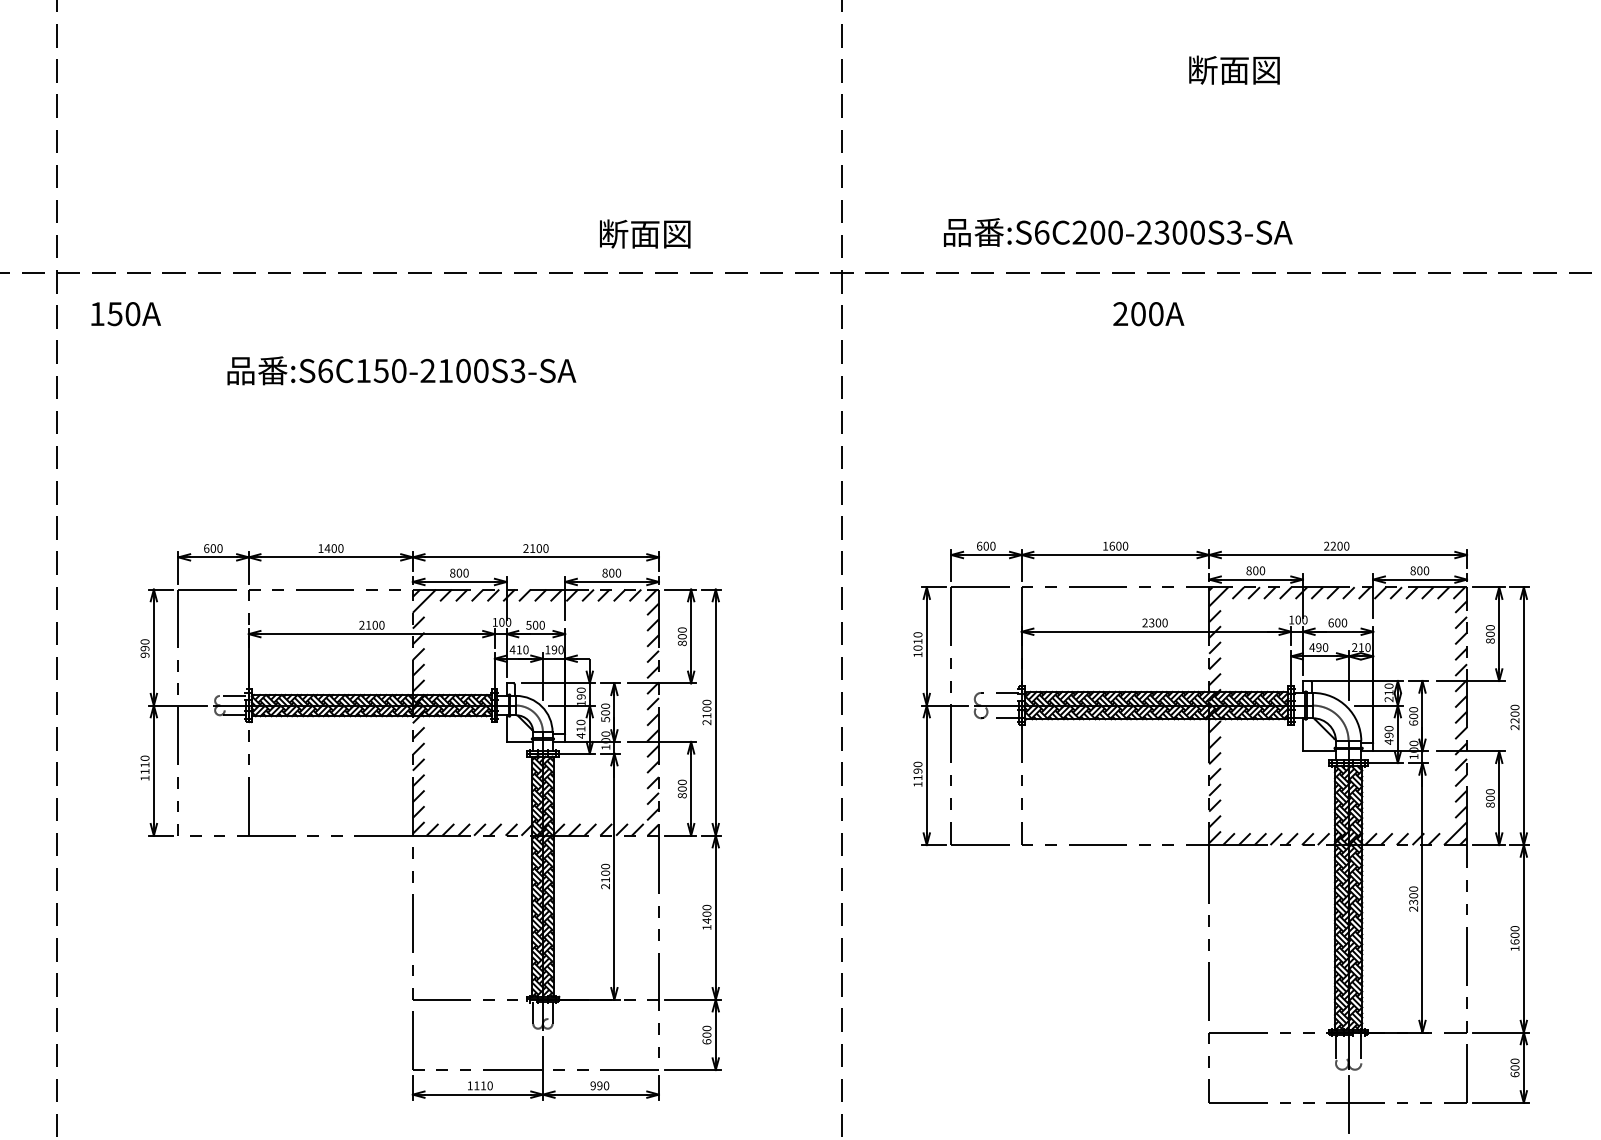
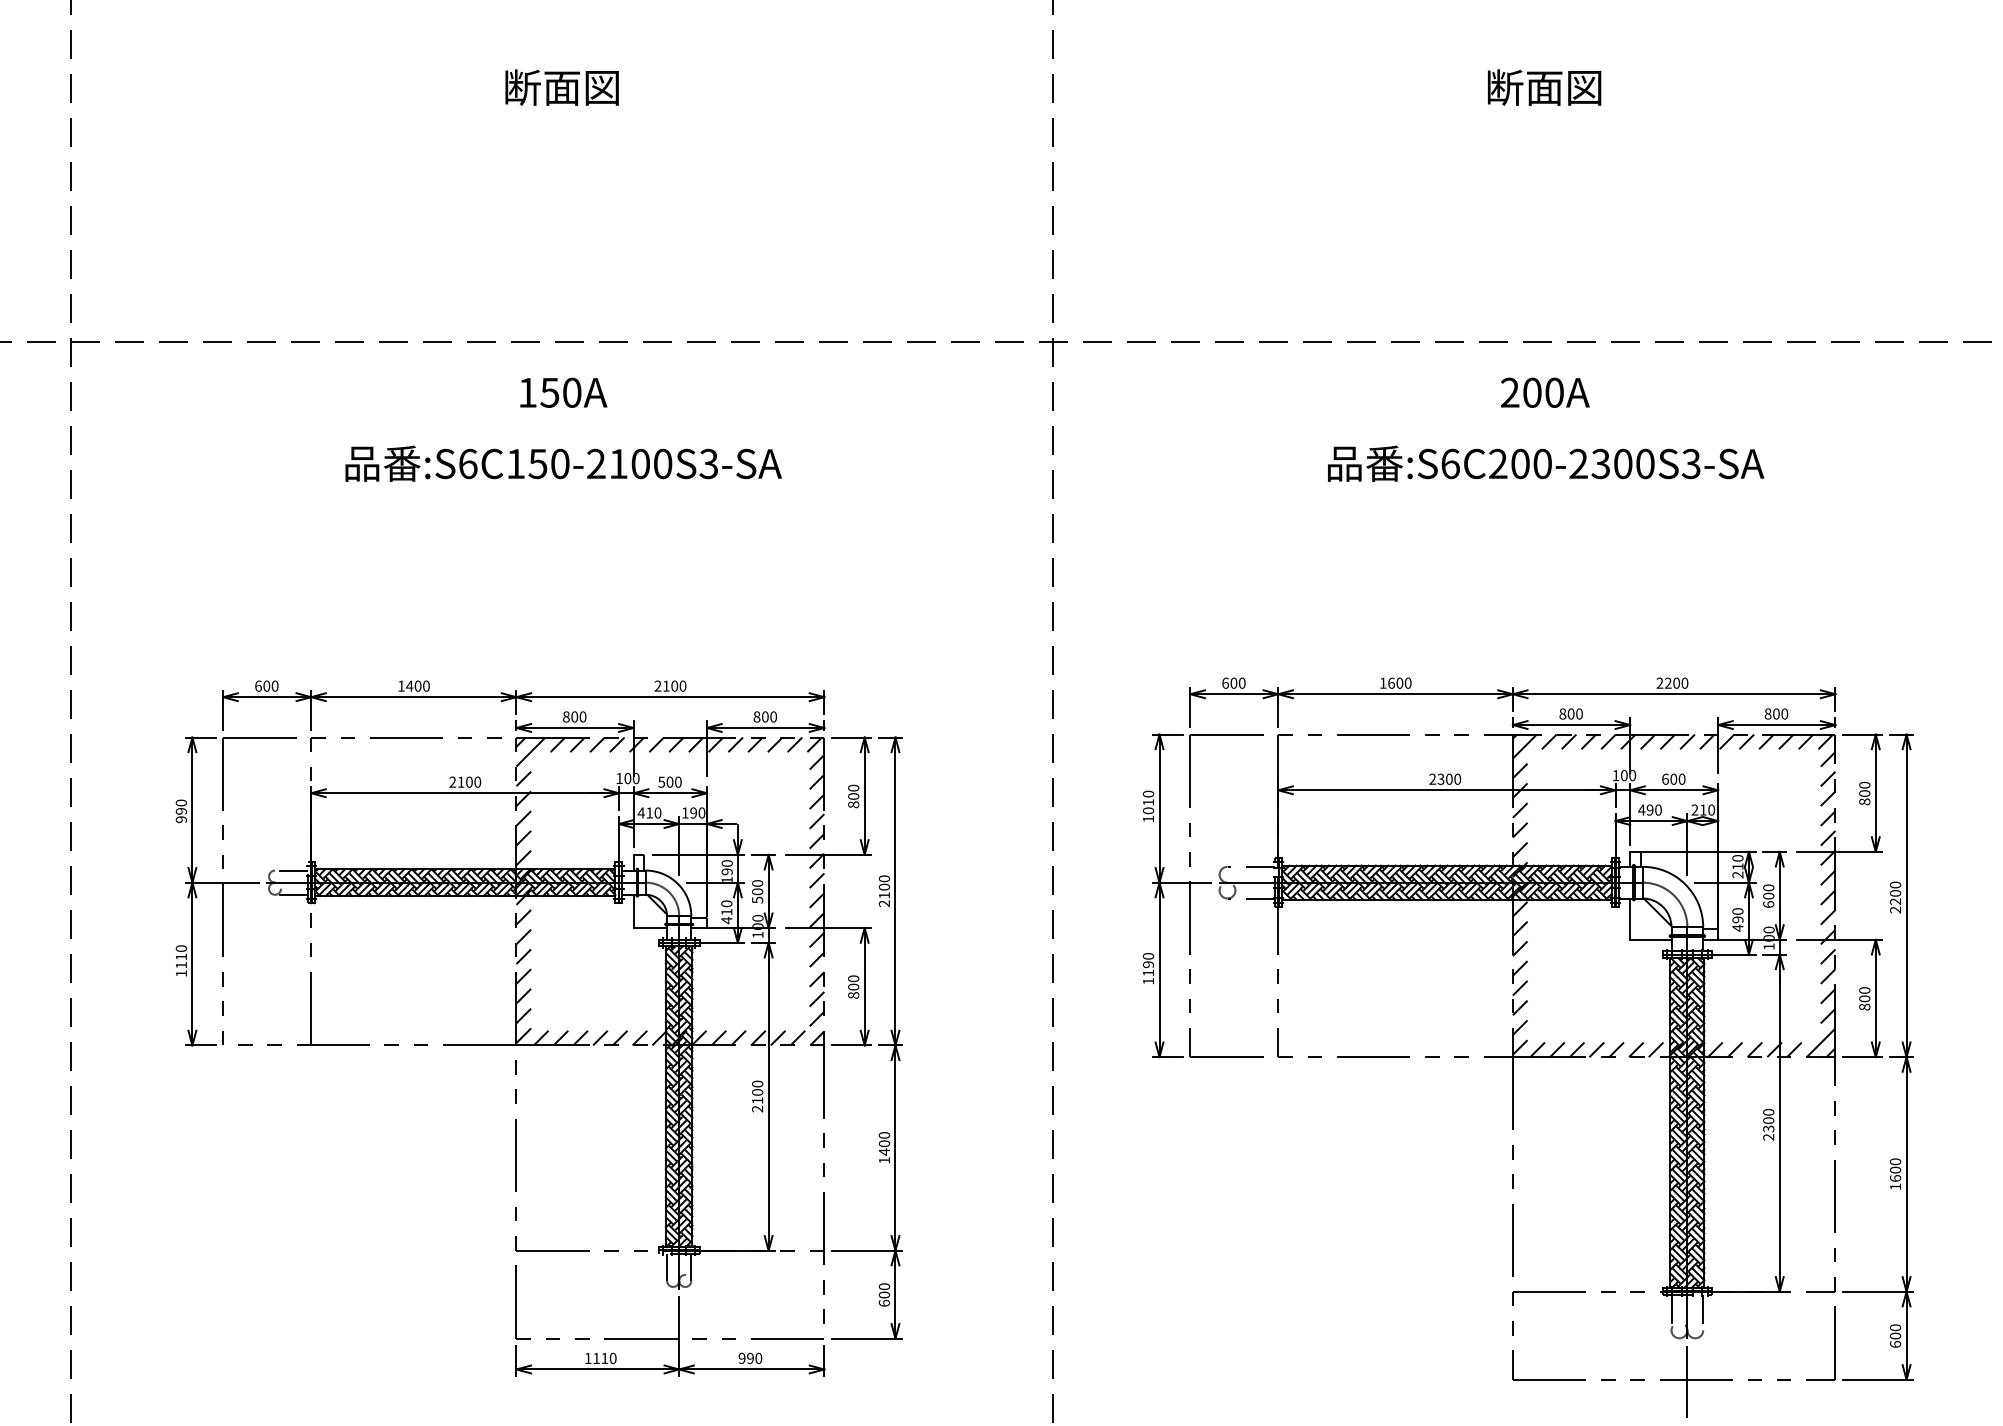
text: (1118, 232) -> (1546, 463), moved
text: (644, 233) -> (561, 87), moved
text: (125, 313) -> (563, 392), moved
text: (1148, 313) -> (1545, 392), moved
text: (401, 370) -> (563, 463), moved

